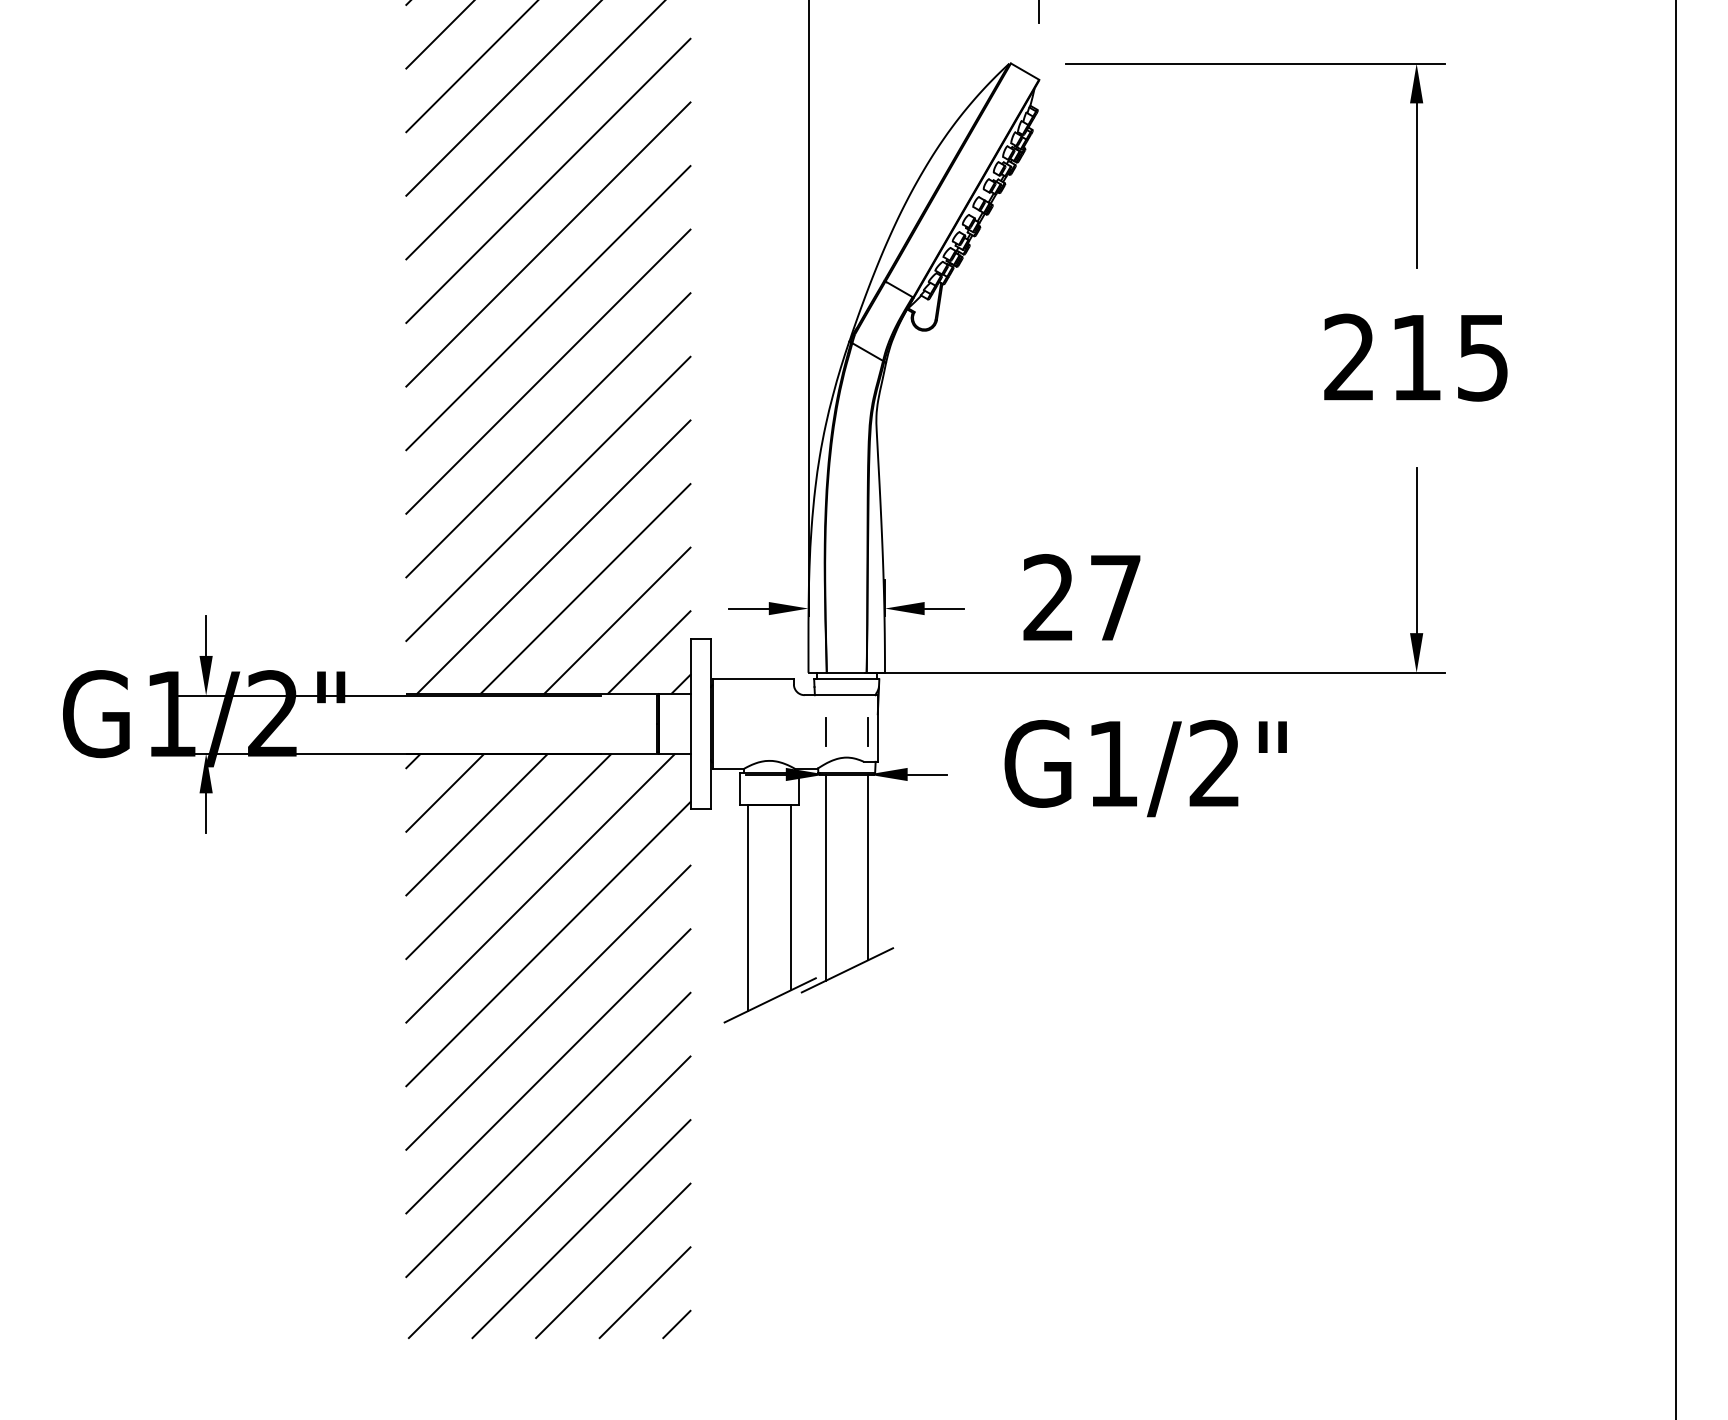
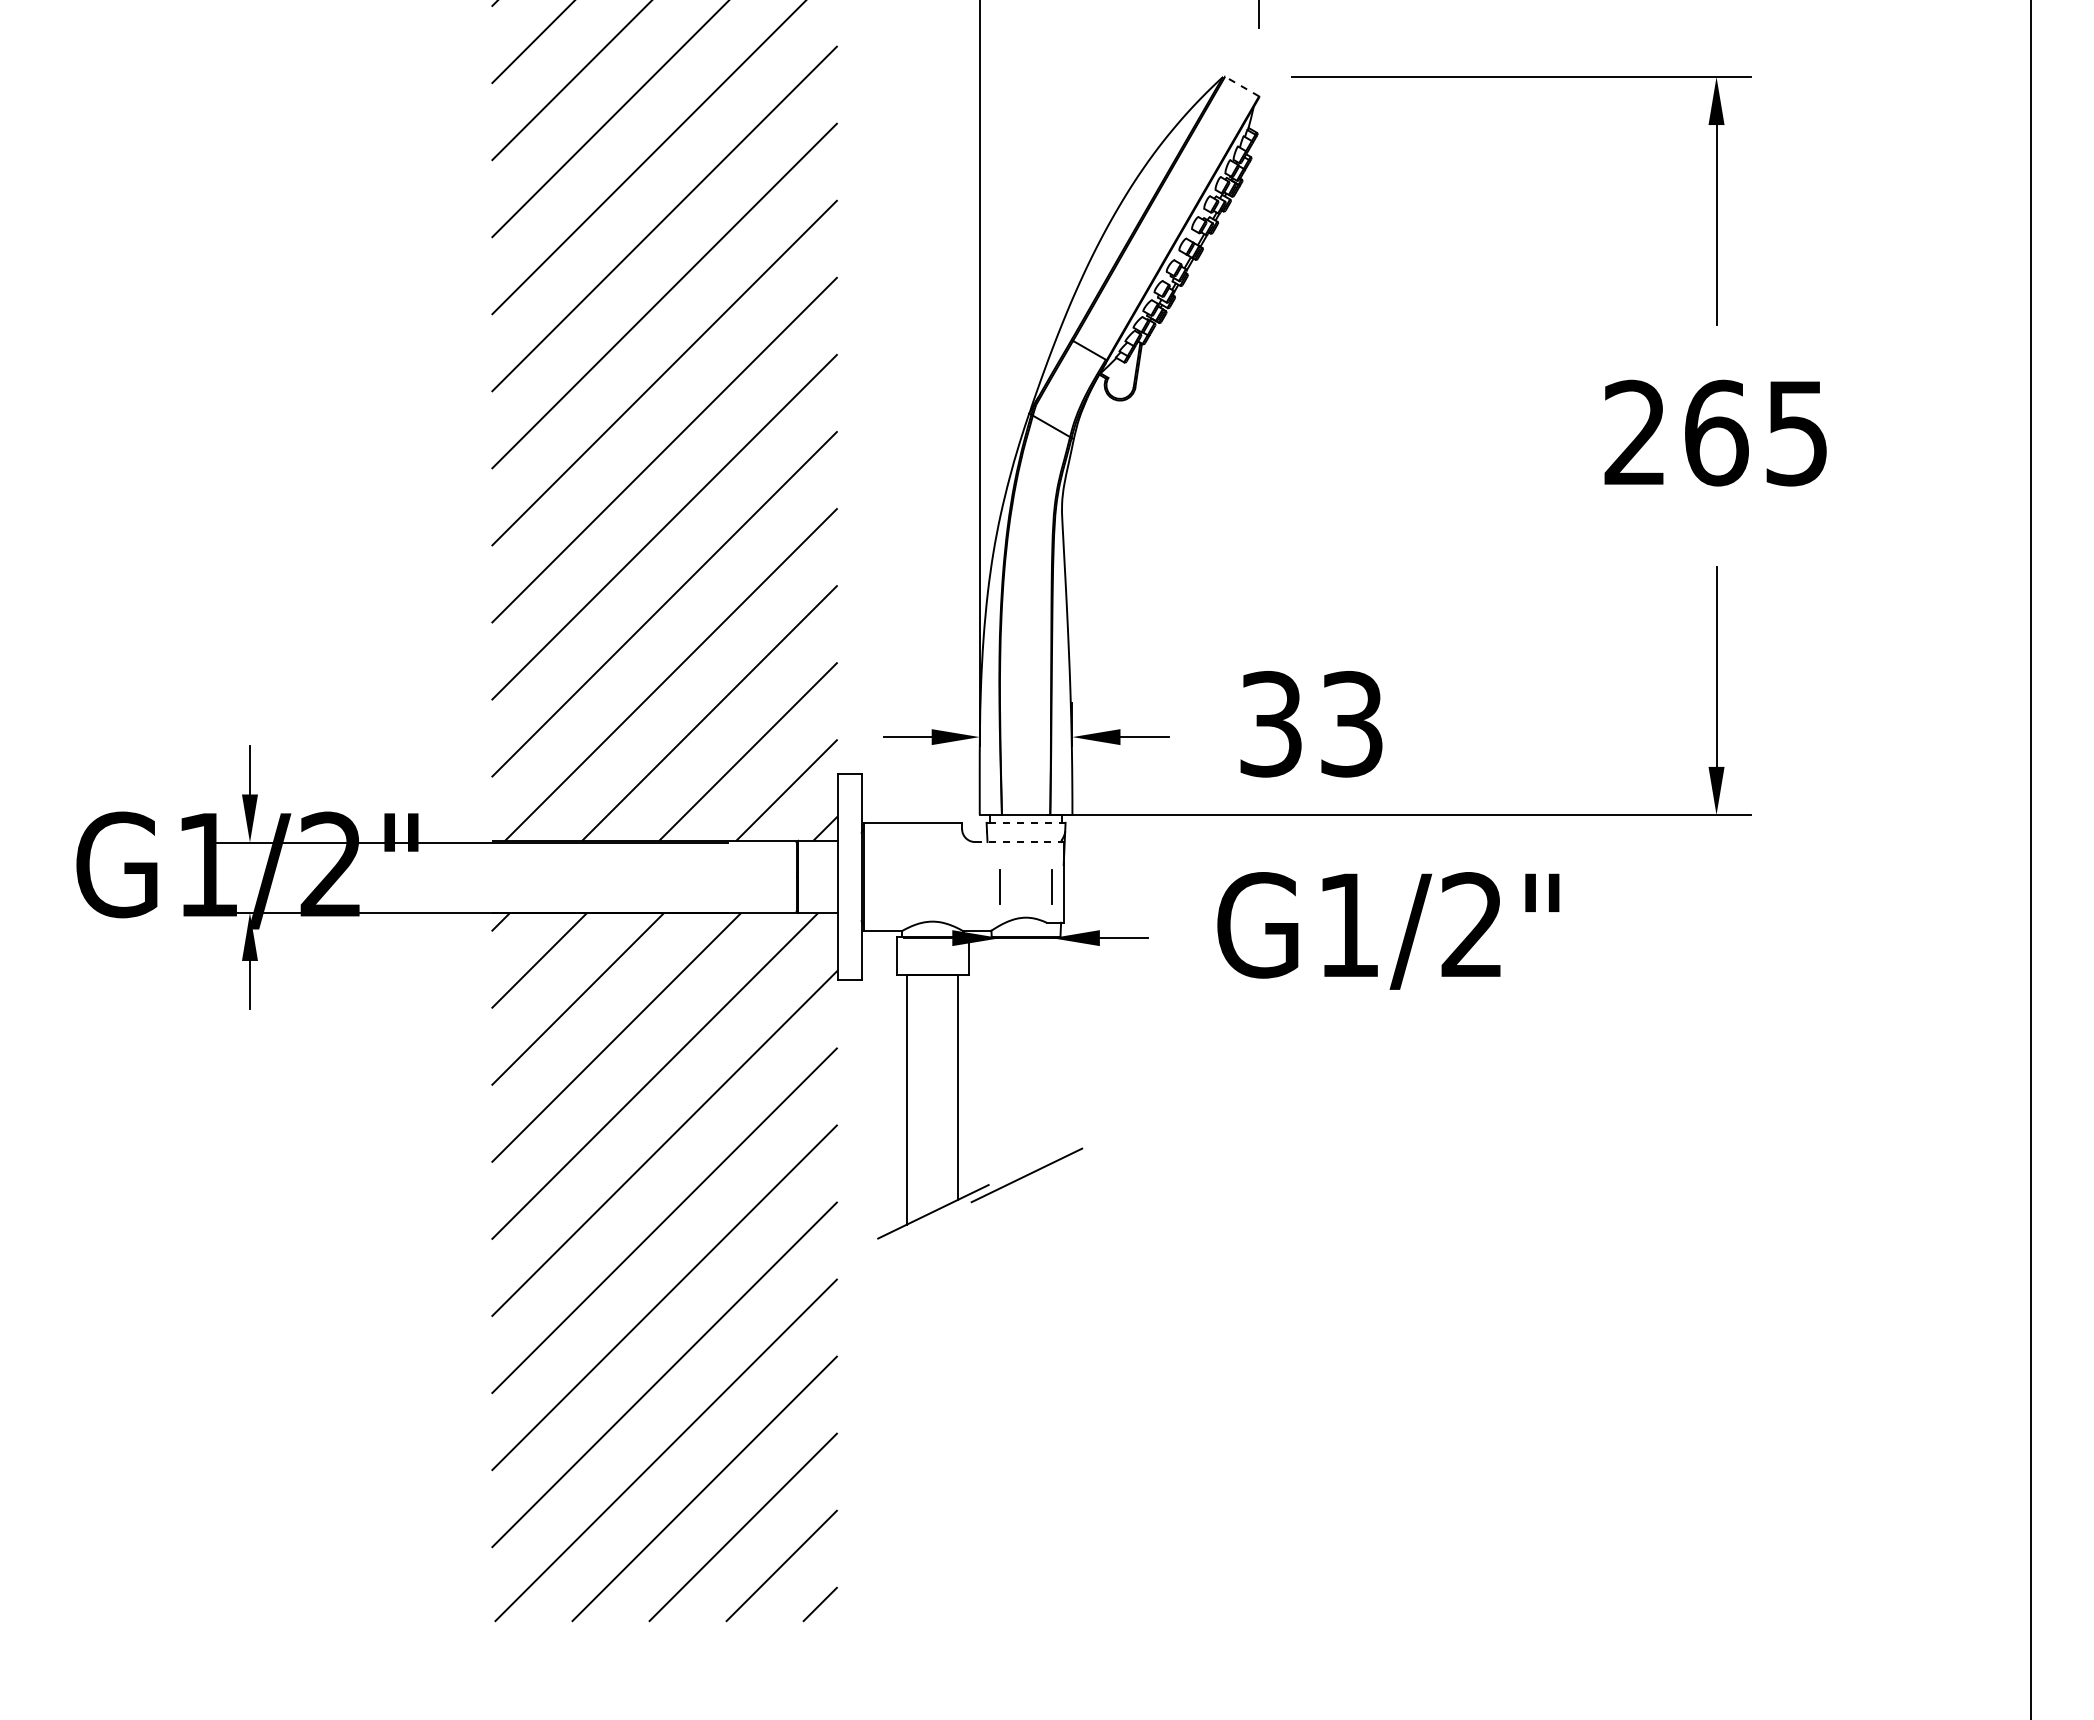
line: (1025, 71) -> (1242, 86), solid -> dashed
text: (1416, 357) -> (1716, 432), 215 -> 265
text: (1082, 598) -> (1311, 724), 27 -> 33
line: (847, 679) -> (1026, 822), solid -> dashed
line: (841, 695) -> (1019, 842), solid -> dashed
line: (867, 867) -> (1051, 1050), removed
line: (825, 877) -> (1000, 1063), removed

